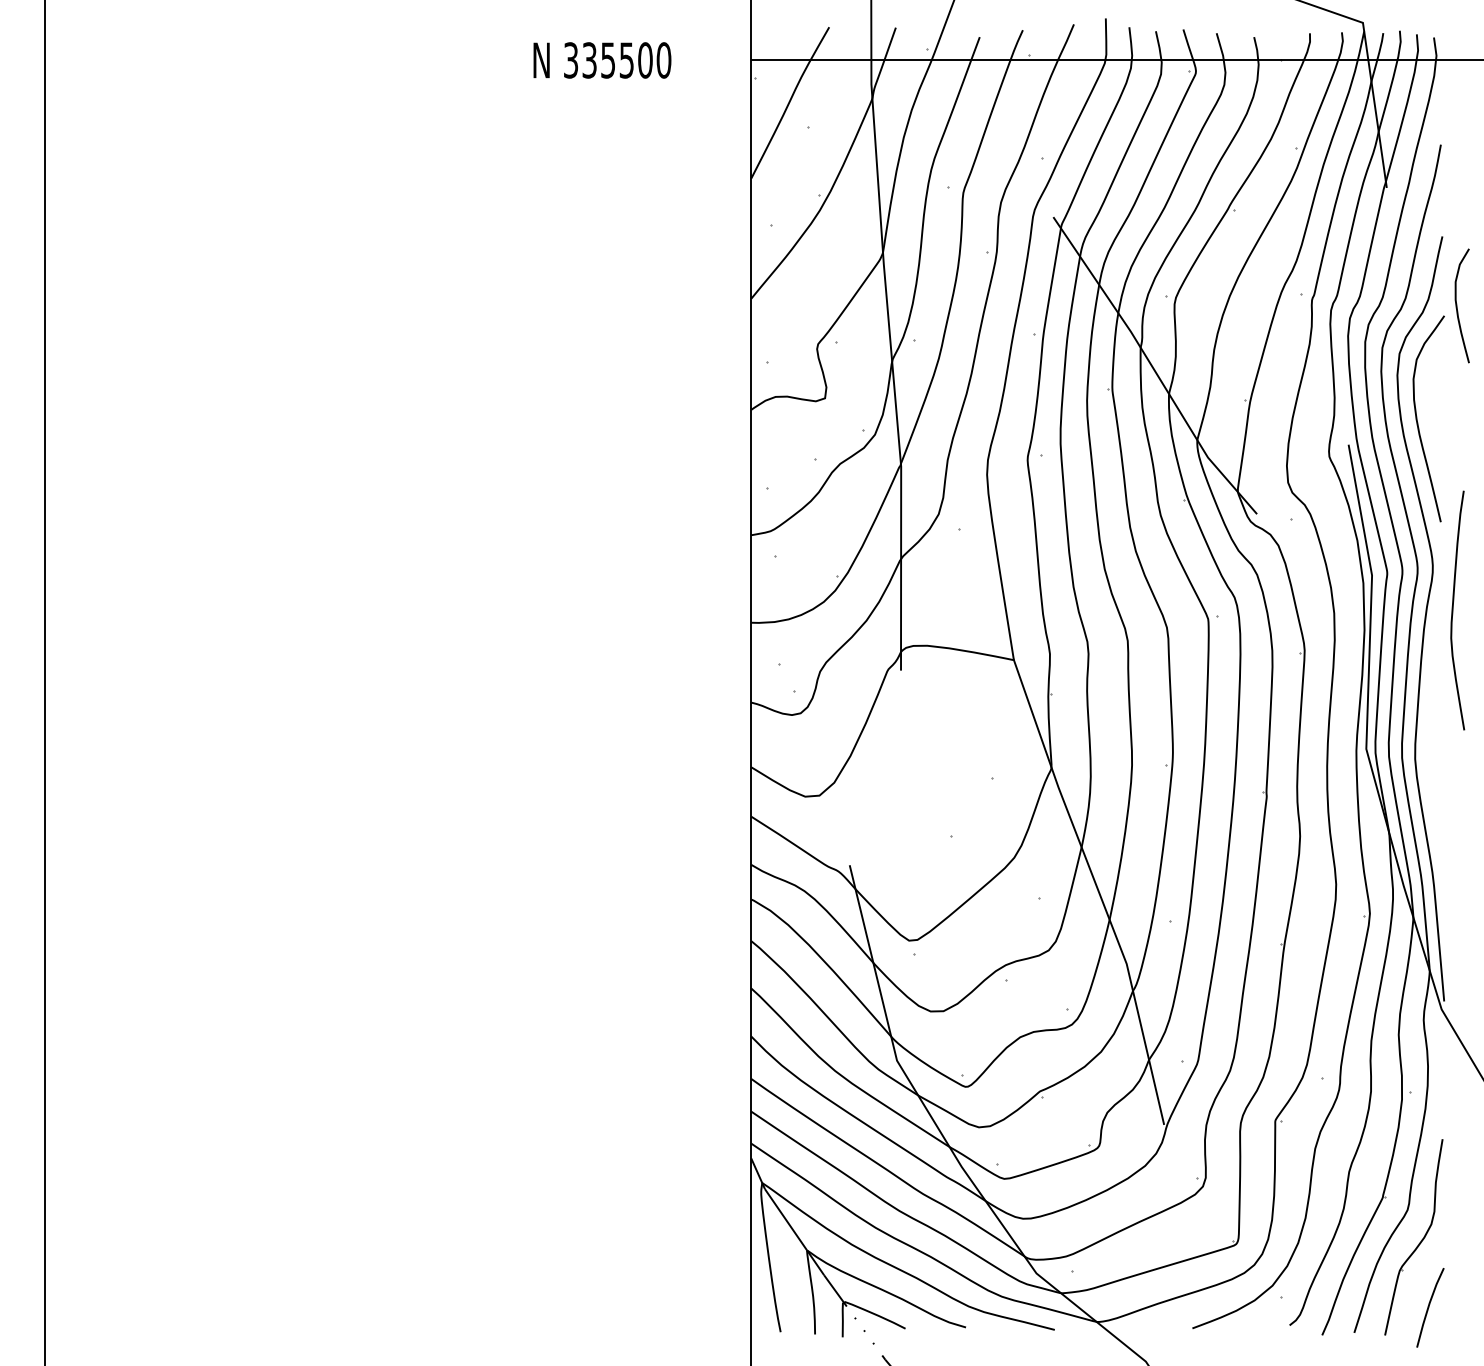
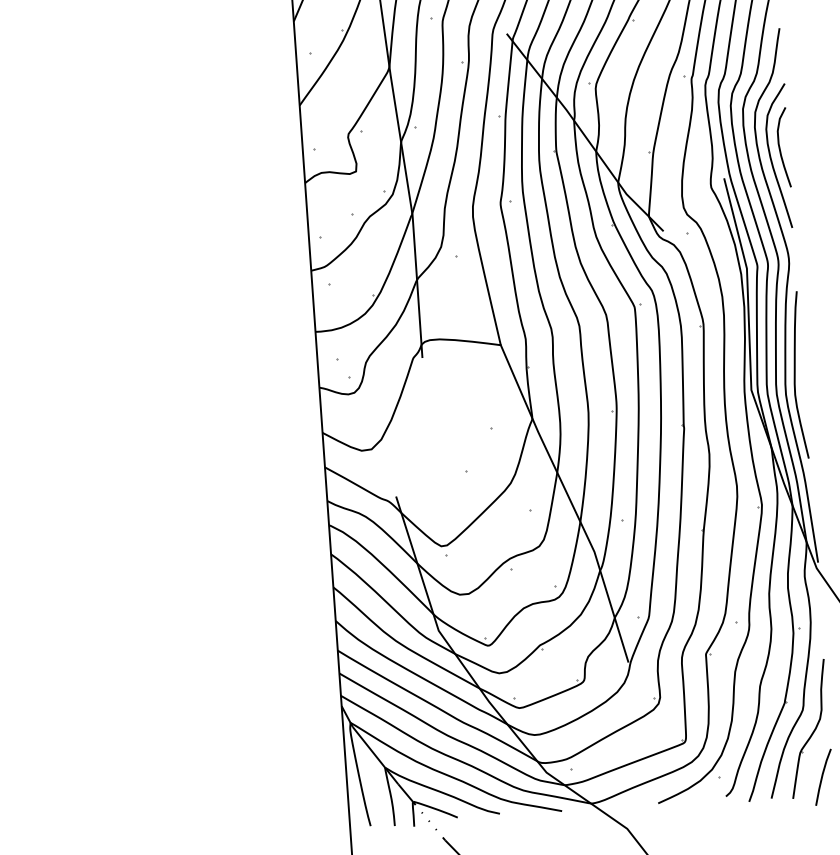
curve: (1457, 305) -> (780, 147), moved
curve: (1453, 610) -> (795, 375), moved

